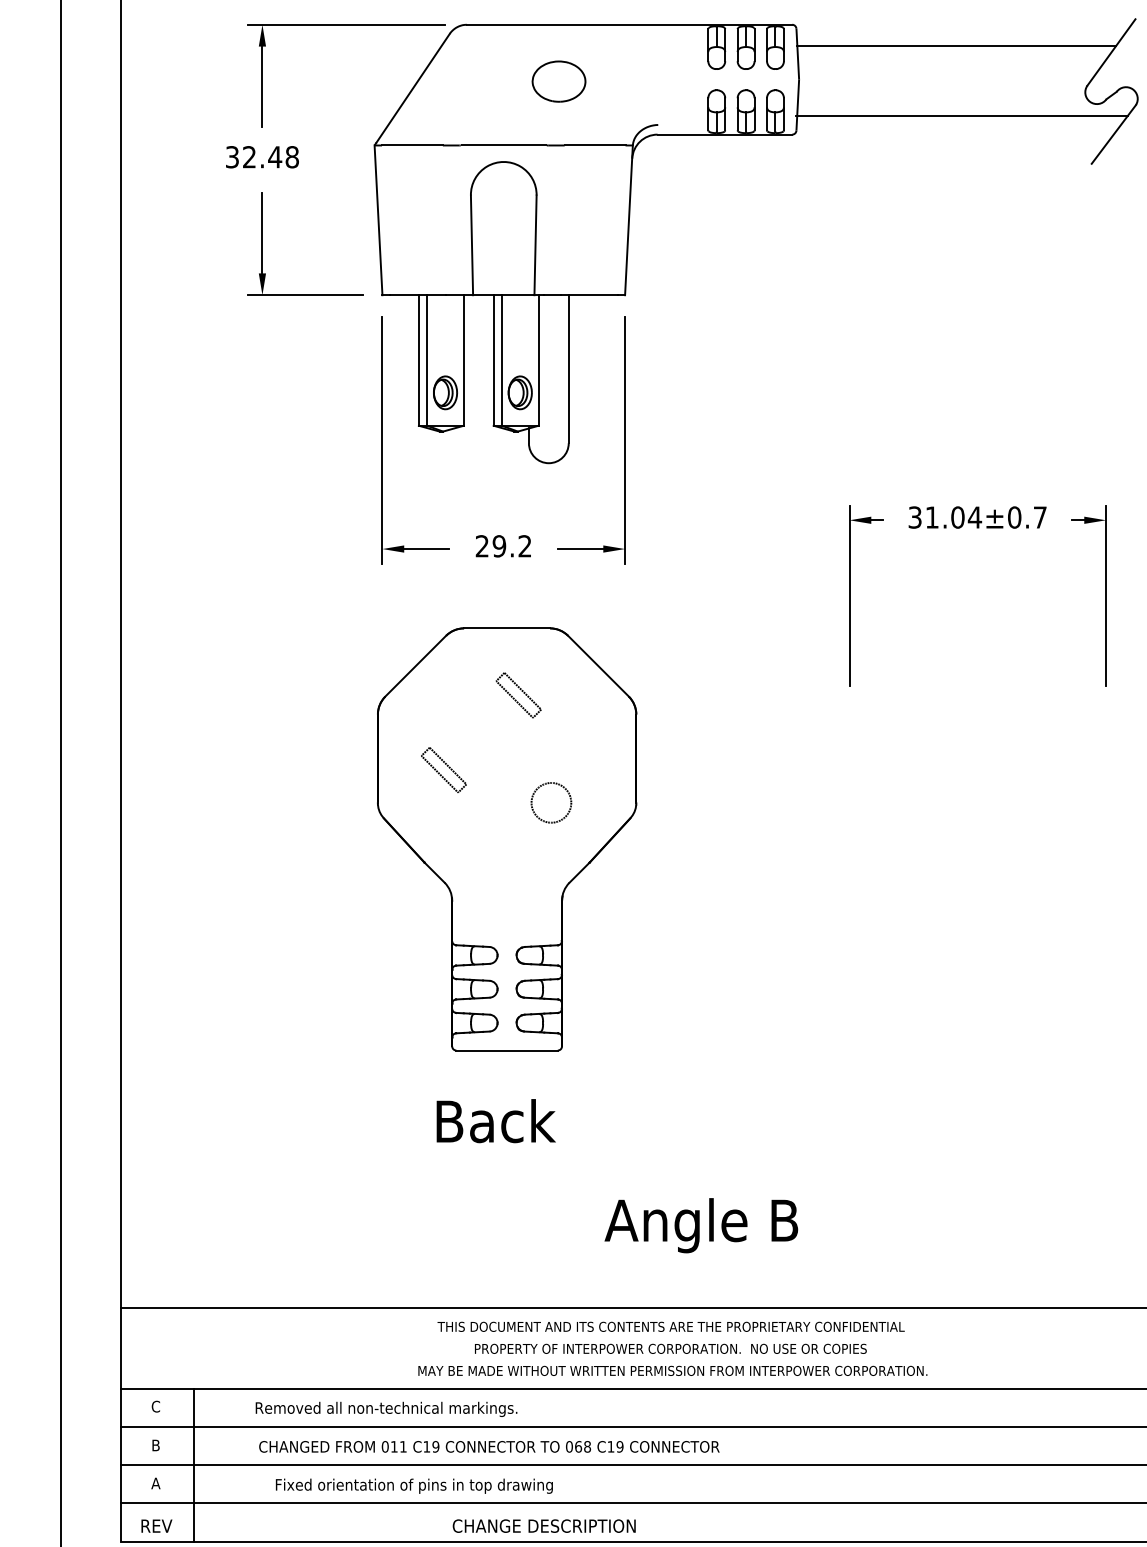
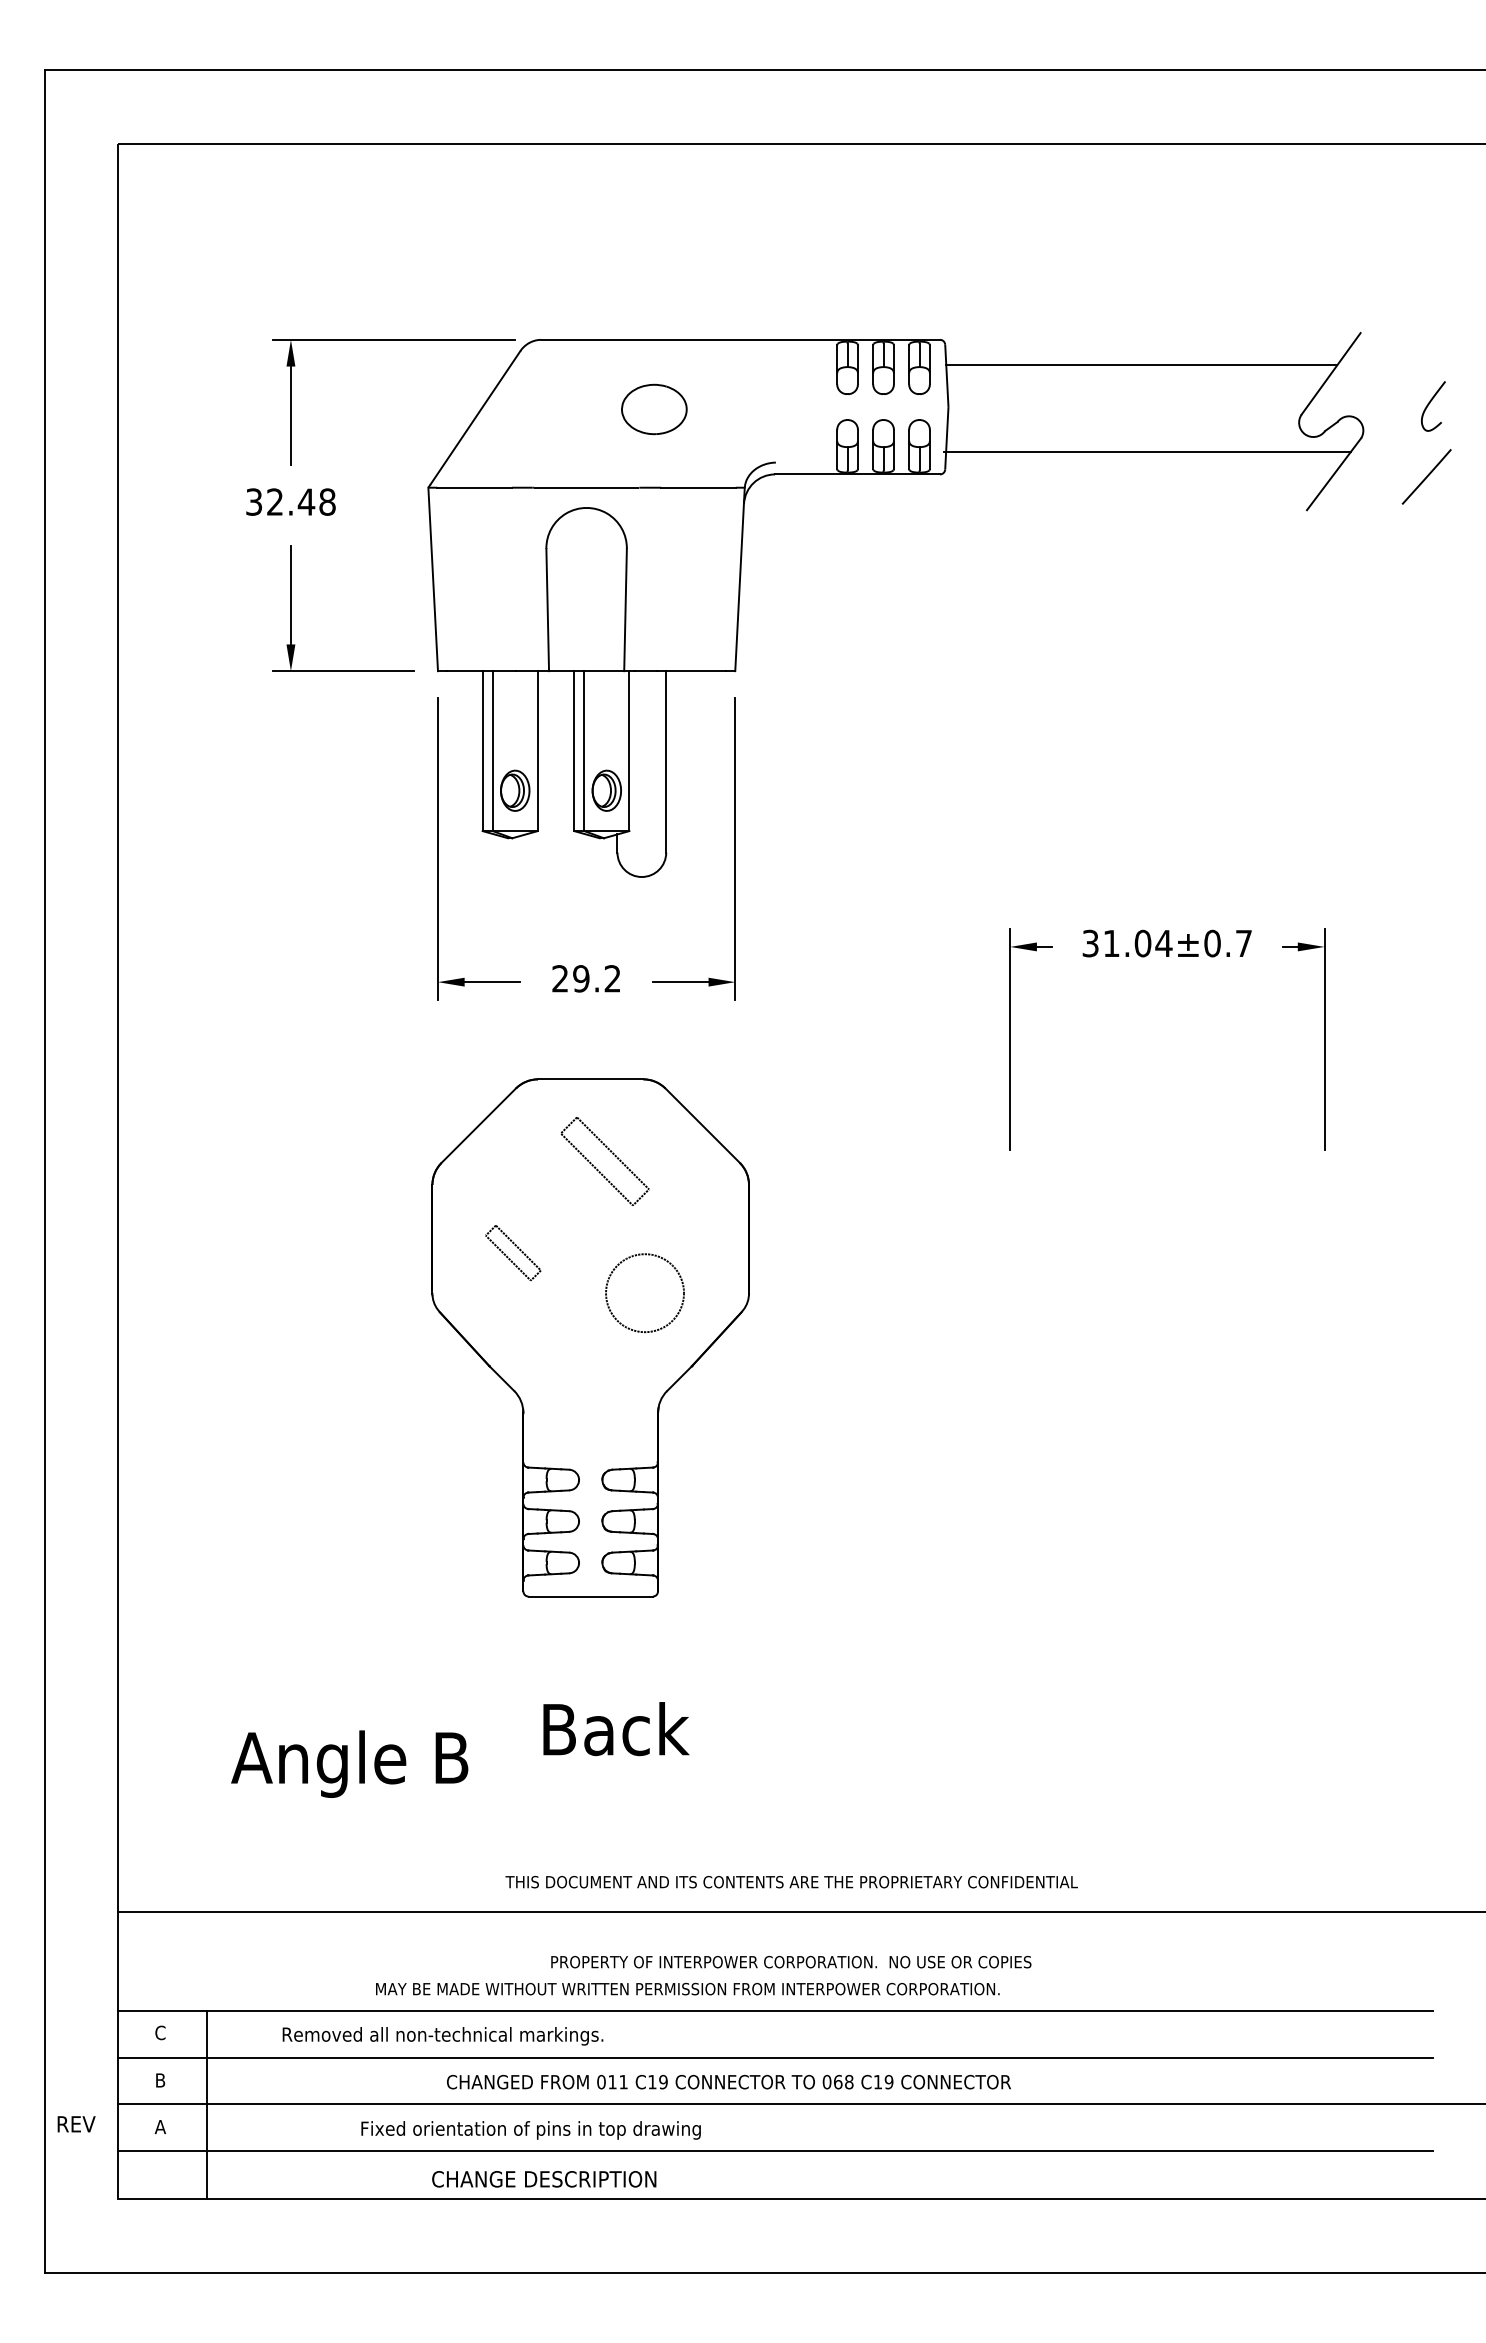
part: (518, 695) -> (604, 1161), size x1.6
circle: (551, 802) -> (644, 1292), size x1.6
text: (496, 1121) -> (616, 1729), moved
text: (701, 1225) -> (349, 1763), moved
text: (670, 1327) -> (791, 1882), moved
text: (672, 1370) -> (687, 1988), moved
text: (488, 1446) -> (728, 2081), moved
text: (413, 1486) -> (530, 2130), moved
text: (156, 1526) -> (76, 2124), moved
text: (544, 1526) -> (544, 2179), moved

